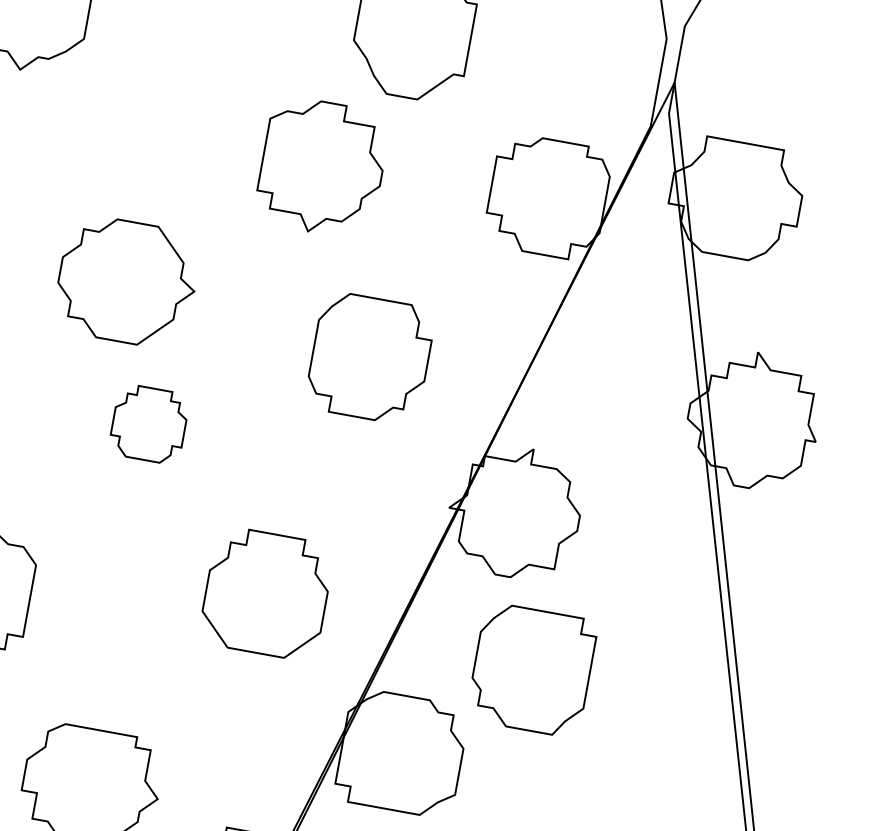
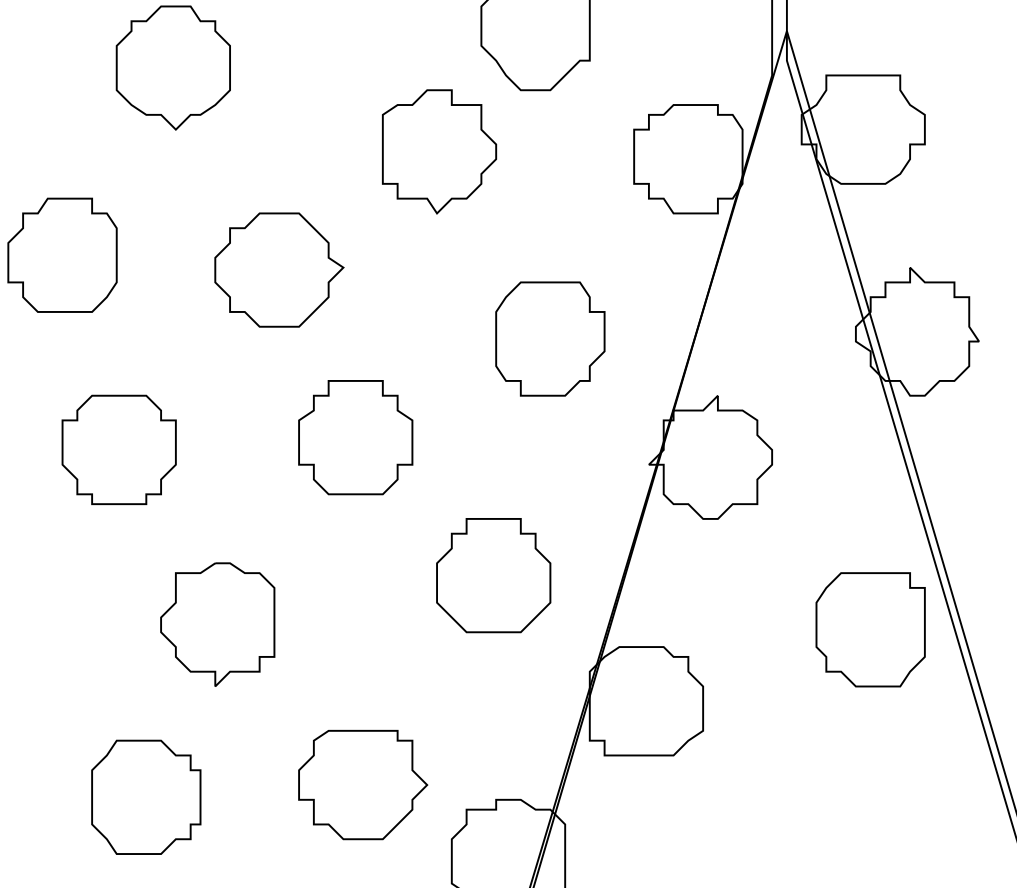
part: (322, 167) -> (439, 151), moved
part: (127, 281) -> (279, 269), moved
part: (148, 423) -> (355, 437), size x1.67
part: (531, 669) -> (870, 629), moved

